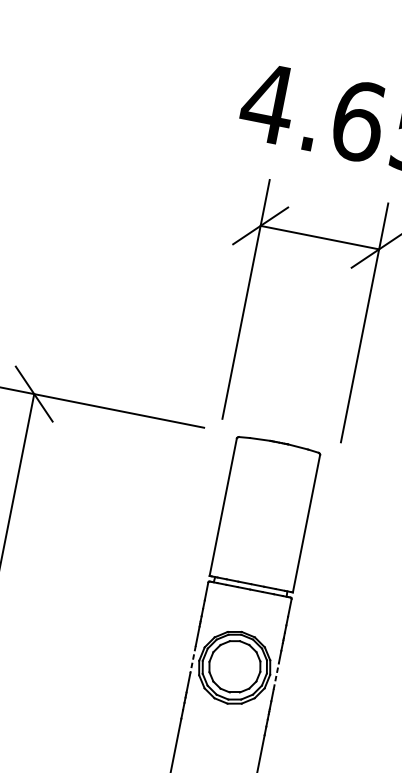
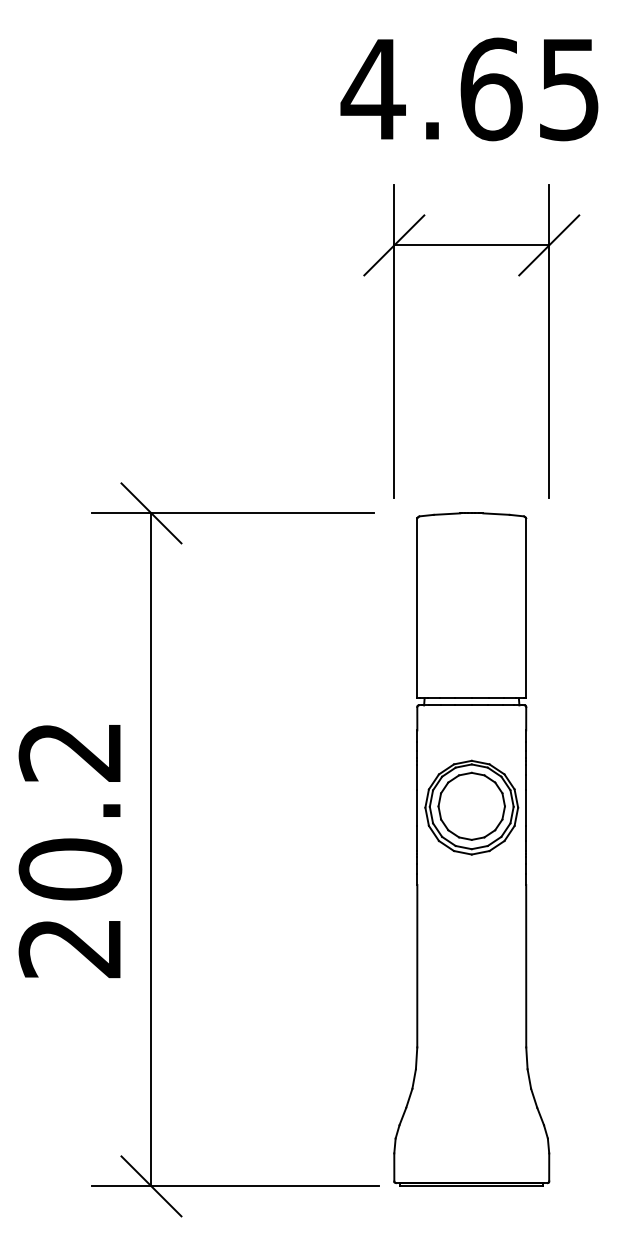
line: (193, 659) -> (417, 807), dashed -> solid
line: (276, 675) -> (526, 807), dashed -> solid

